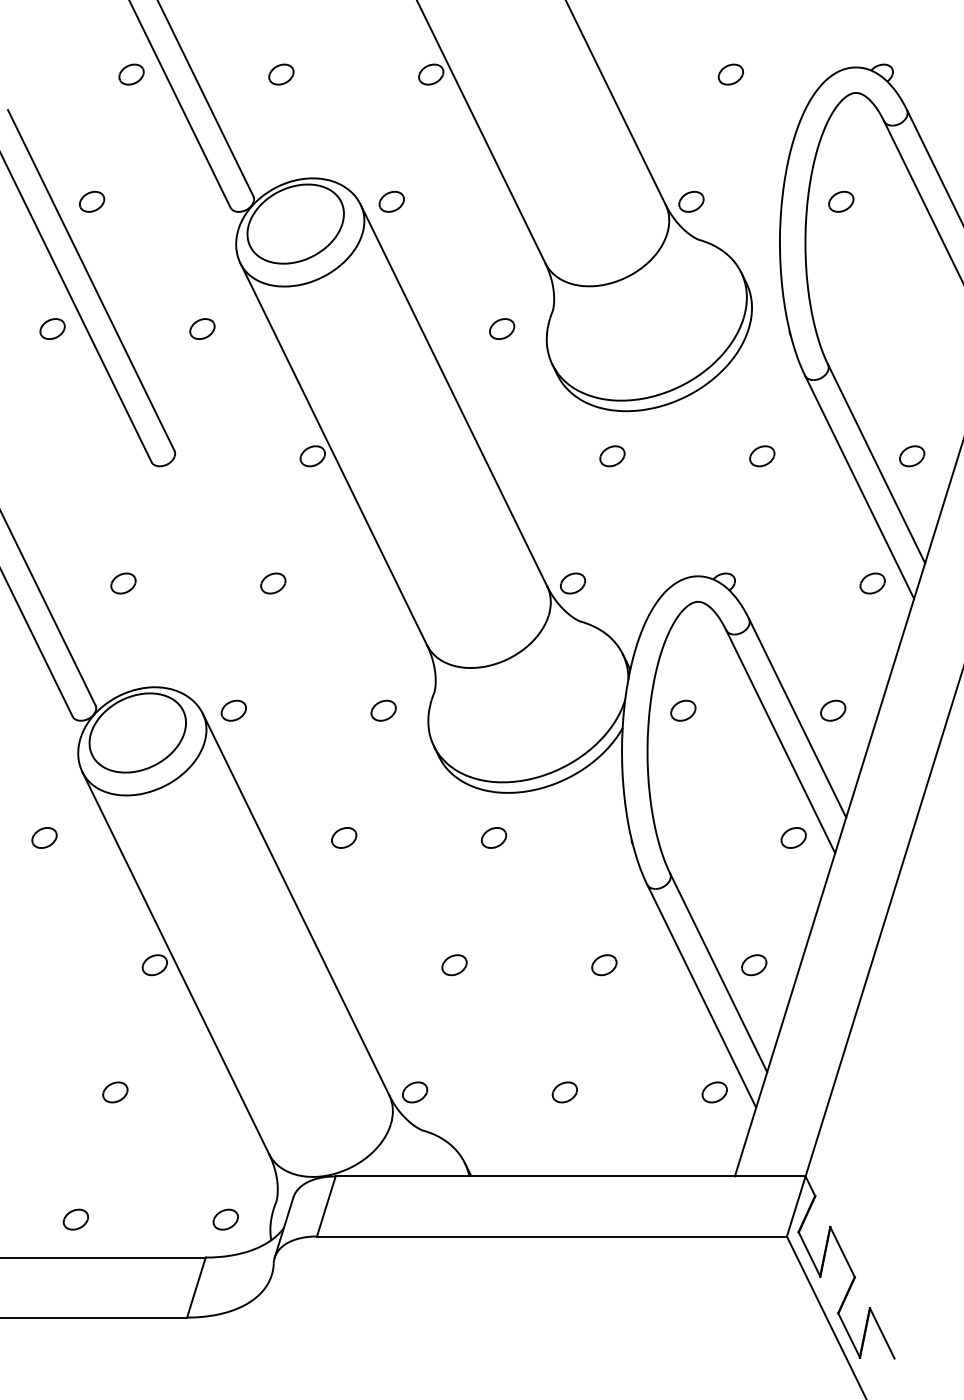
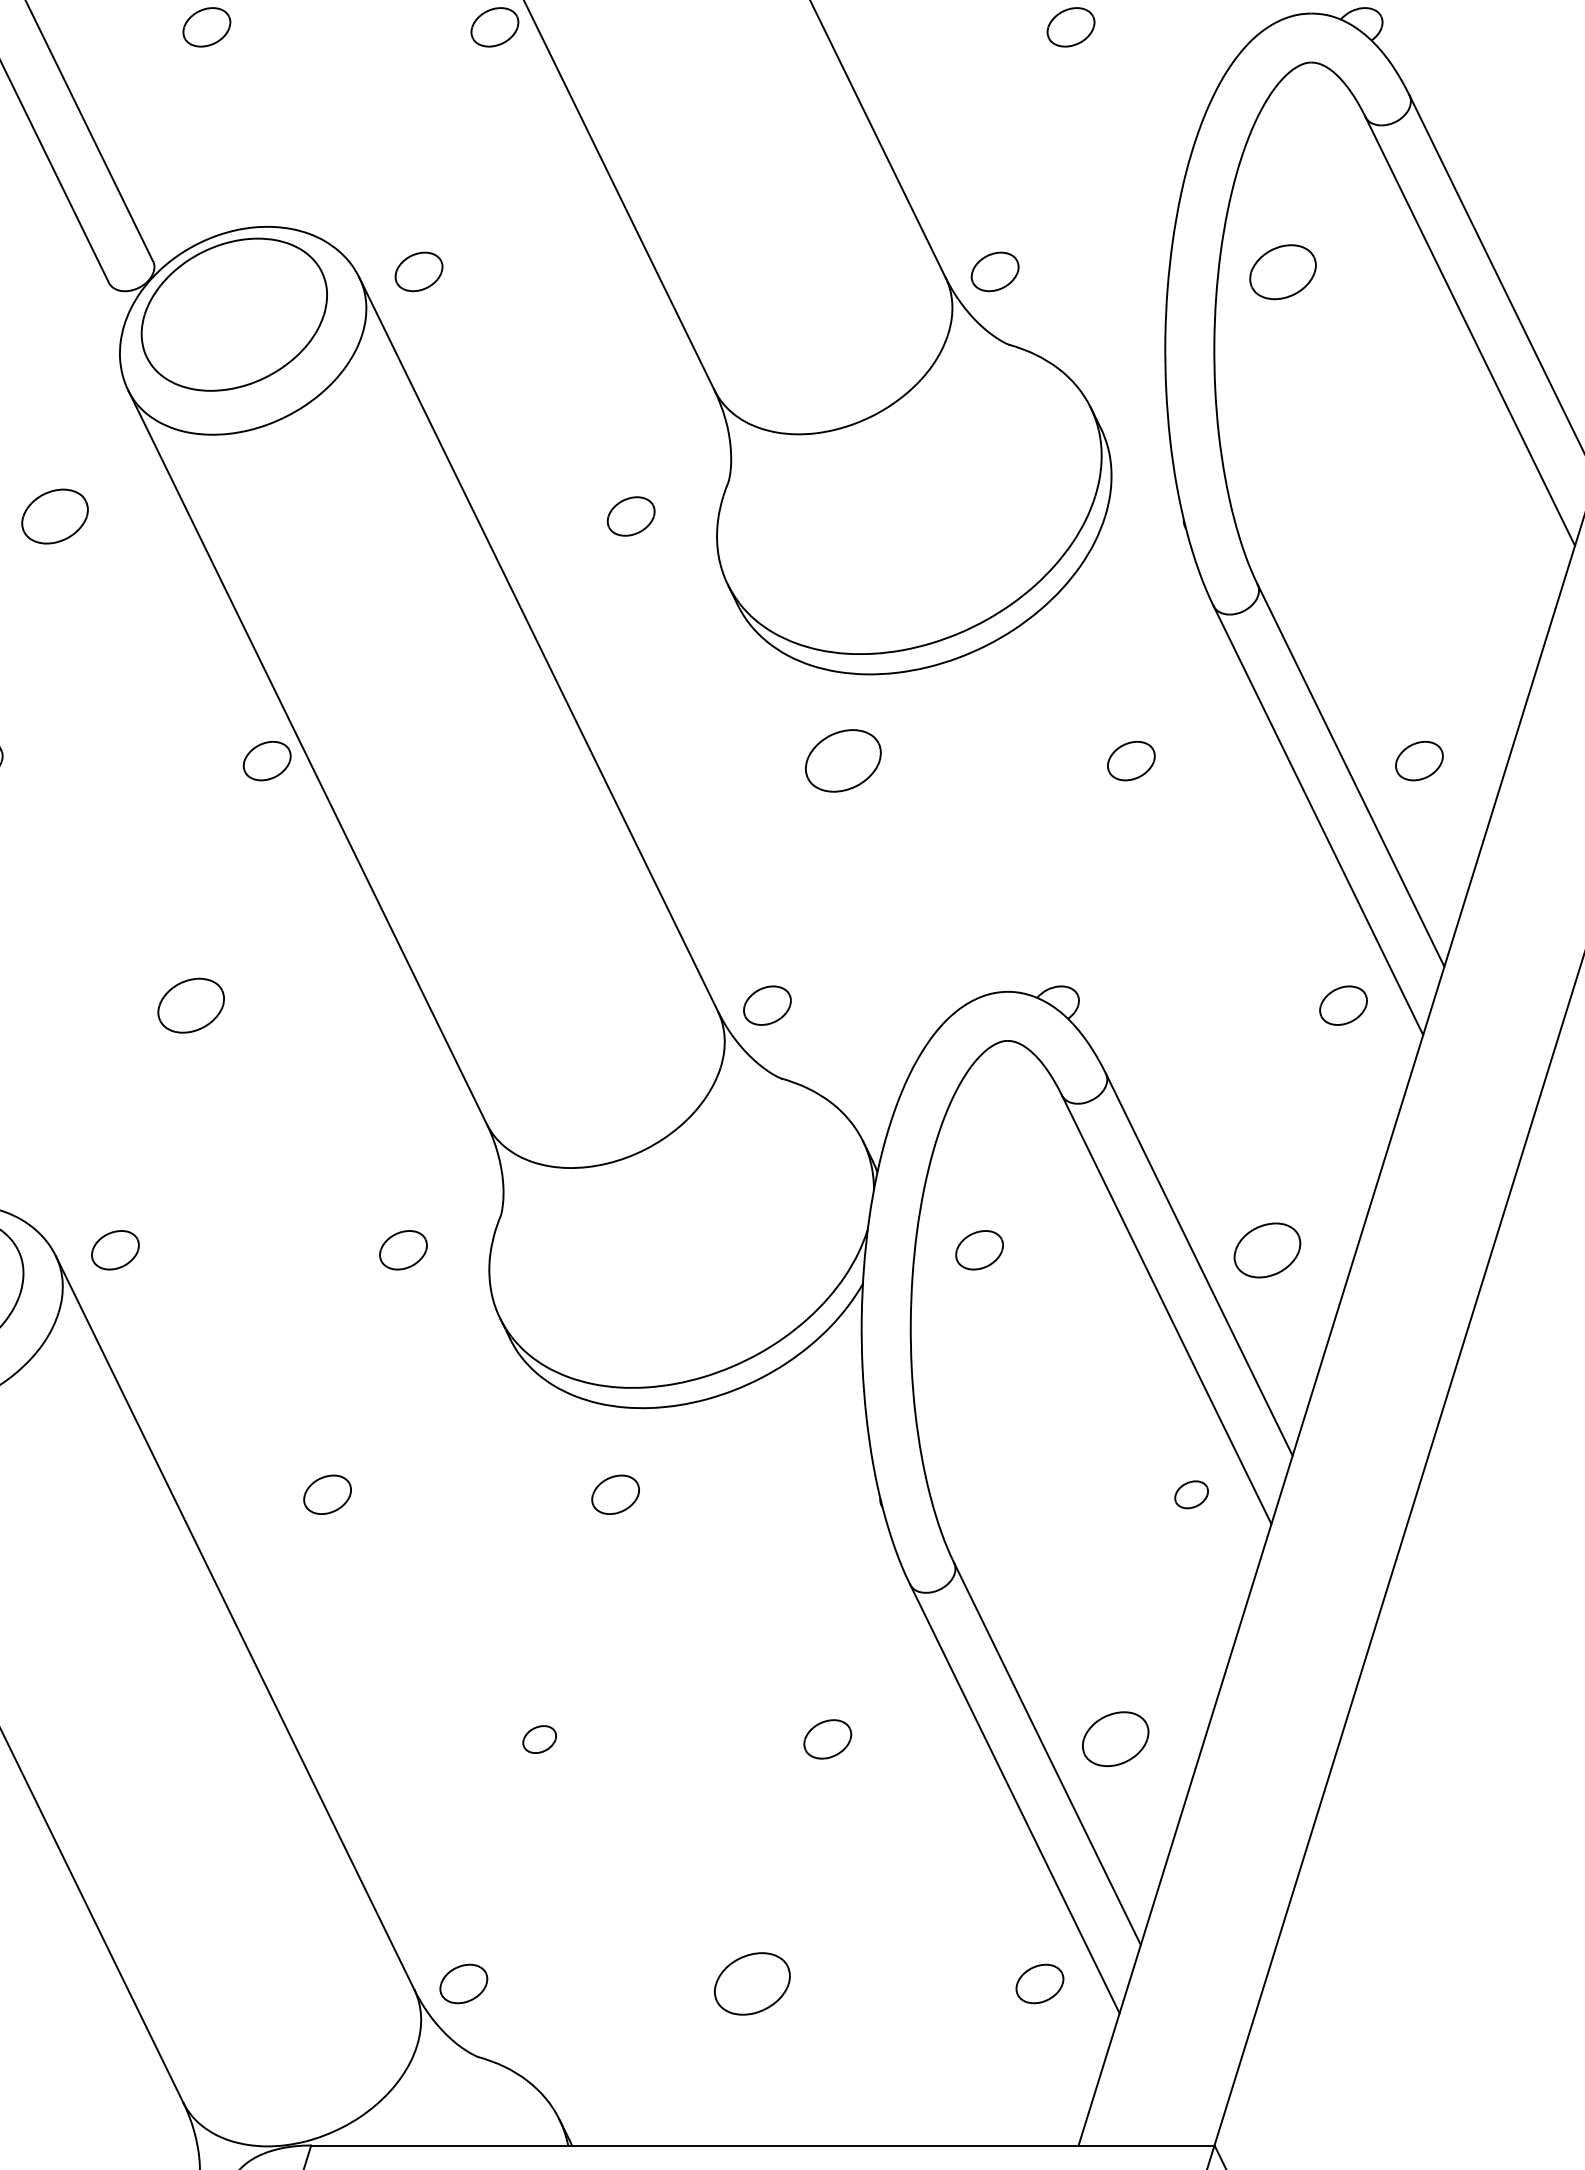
part: (841, 201) -> (1283, 271), size x1.4
part: (202, 328) -> (55, 515), size x1.4
part: (612, 456) -> (843, 761), size x1.6
part: (273, 583) -> (191, 1005), size x1.4
part: (833, 710) -> (1268, 1249), size x1.4
part: (793, 837) -> (1191, 1493), size x0.7
part: (454, 965) -> (539, 1739), size x0.7
part: (754, 965) -> (1116, 1739), size x1.4
part: (564, 1092) -> (751, 1984), size x1.6

